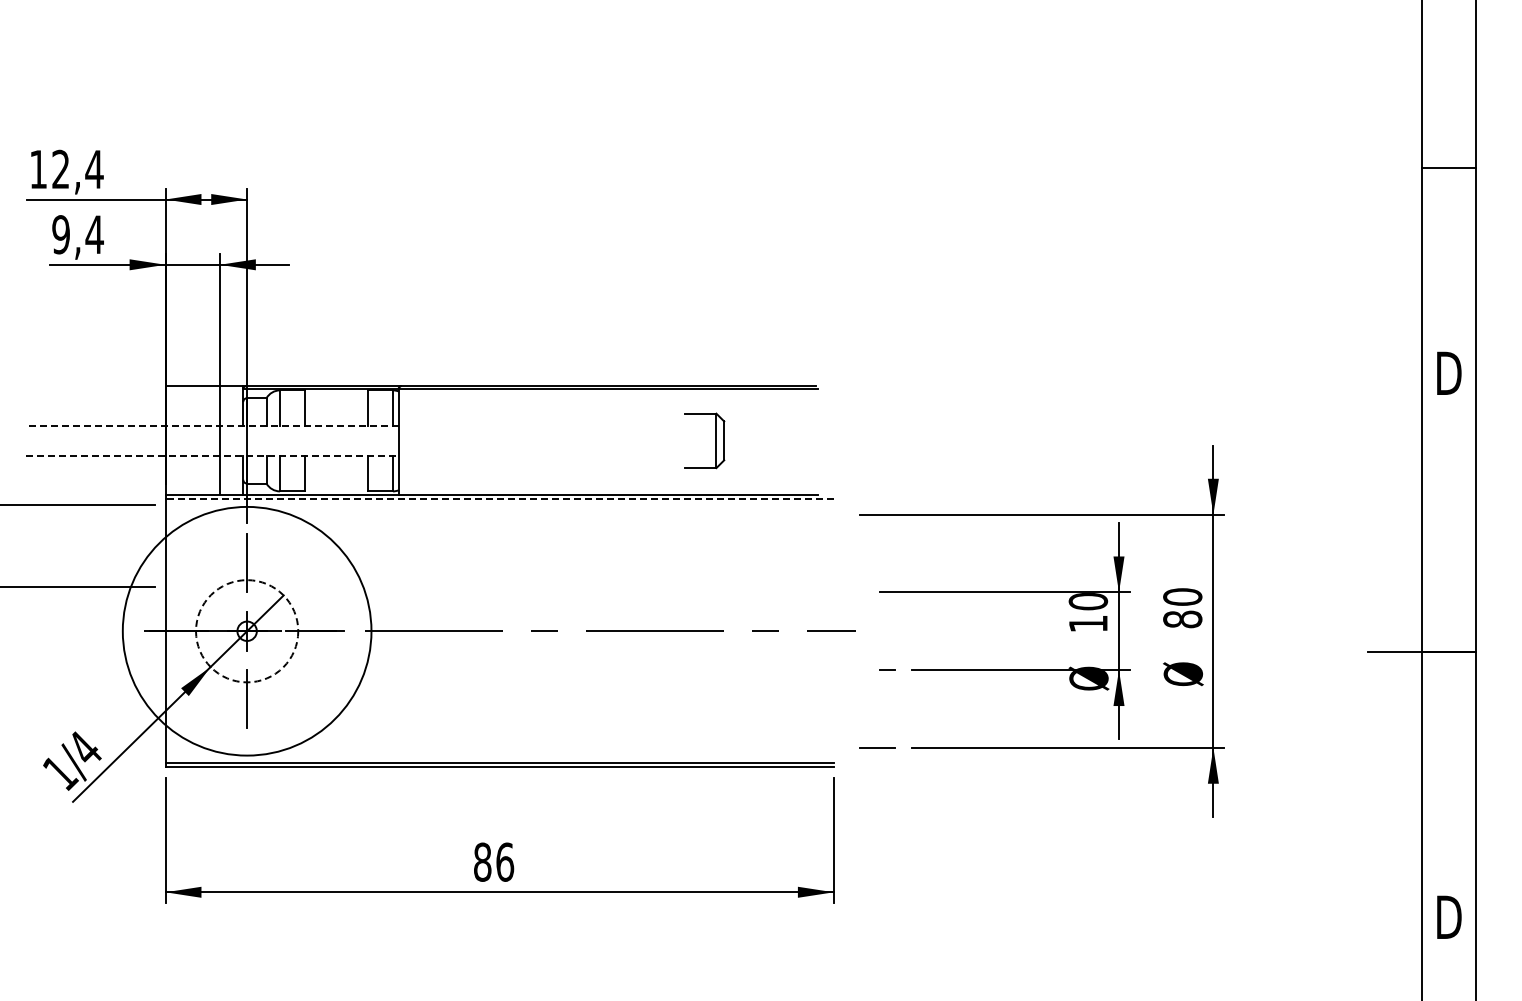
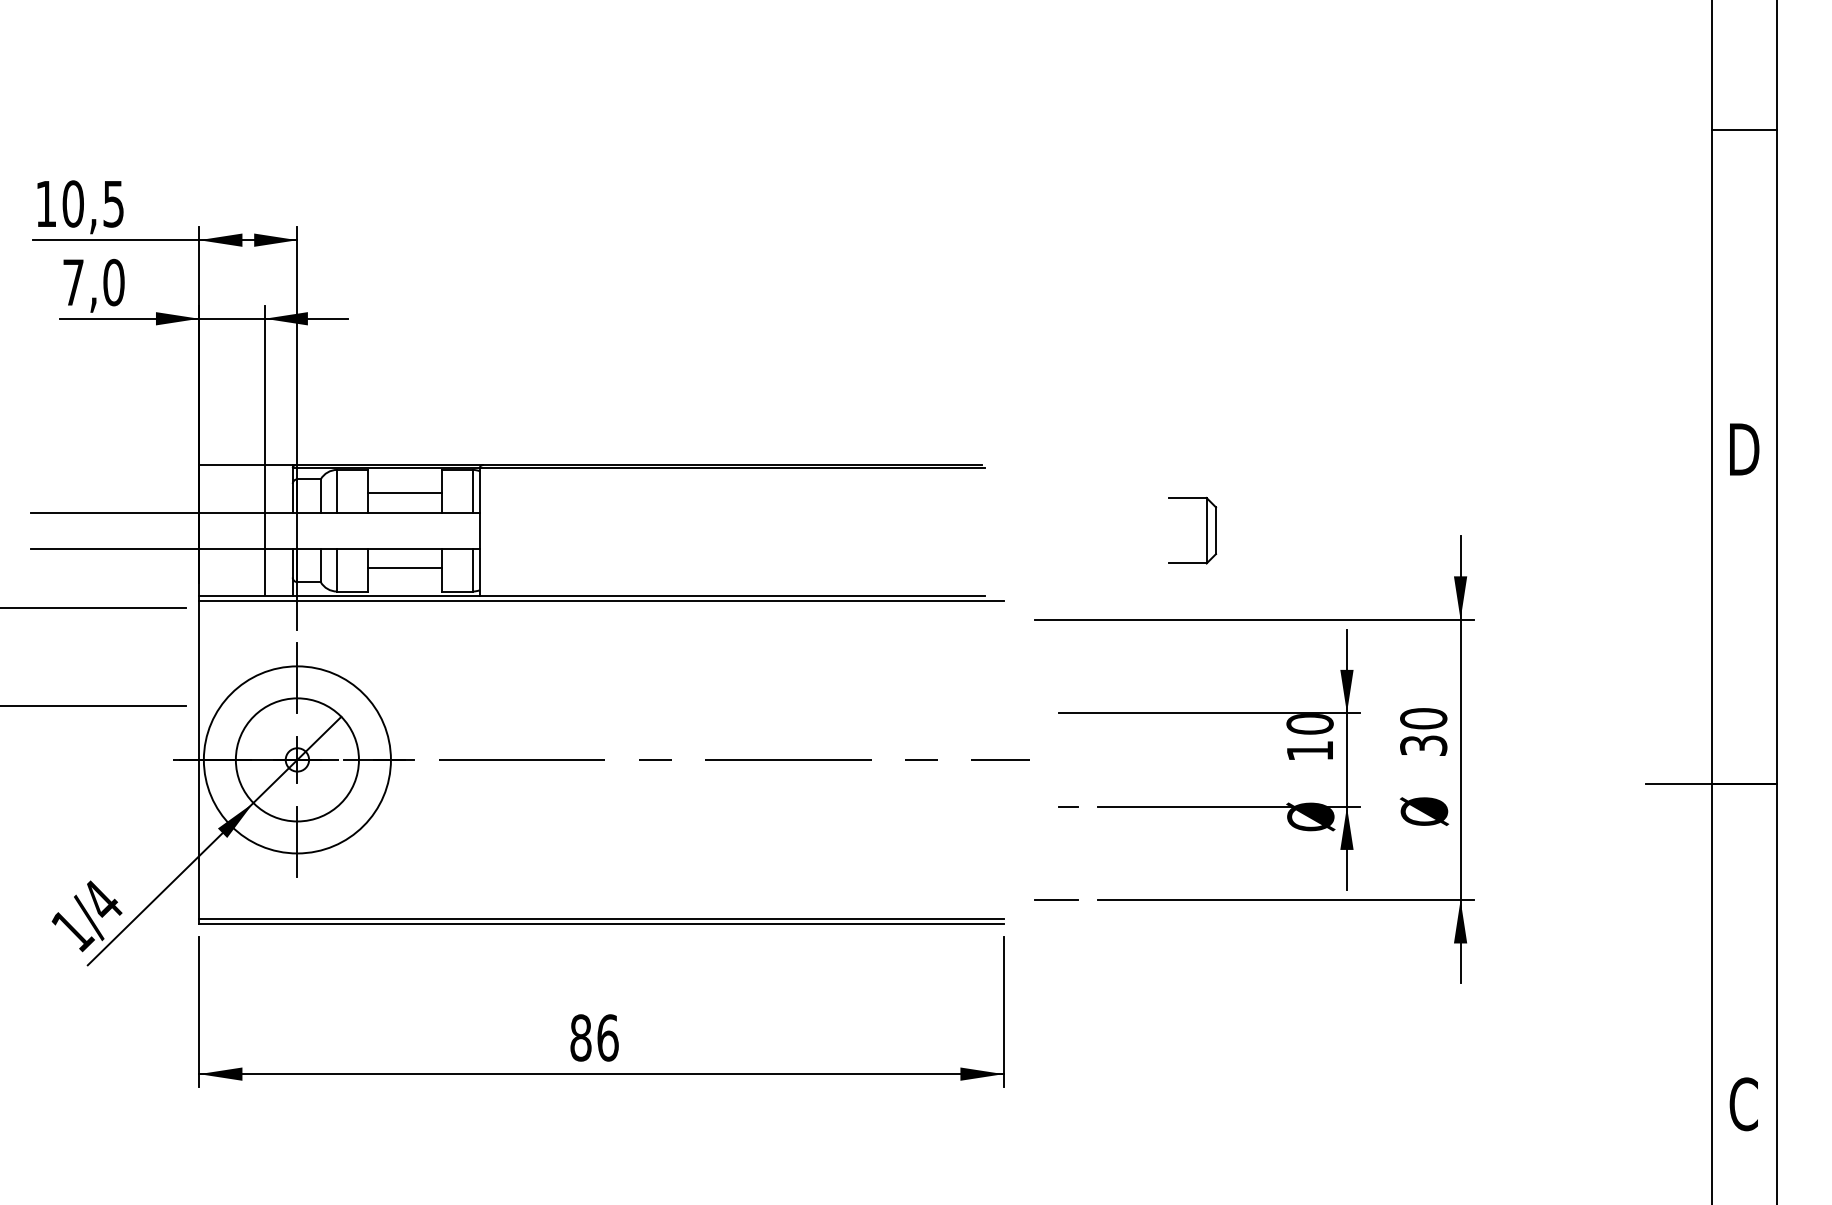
line: (1448, 167) -> (1743, 129), moved
text: (77, 169) -> (93, 204), 12,4 -> 10,5
text: (77, 234) -> (93, 282), 9,4 -> 7,0
line: (336, 409) -> (404, 492), added
line: (211, 426) -> (254, 513), dashed -> solid
part: (715, 440) -> (1205, 530), moved
line: (212, 455) -> (255, 548), dashed -> solid
line: (336, 471) -> (404, 567), added
line: (499, 499) -> (601, 601), dashed -> solid
text: (1182, 619) -> (1423, 745), 80 -> 30
circle: (246, 630) -> (296, 758), size x0.62
circle: (247, 631) -> (297, 760), dashed -> solid
text: (1449, 917) -> (1744, 1104), D -> C

